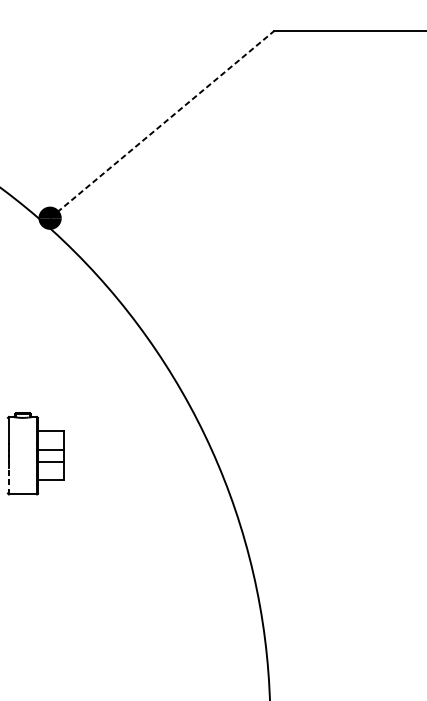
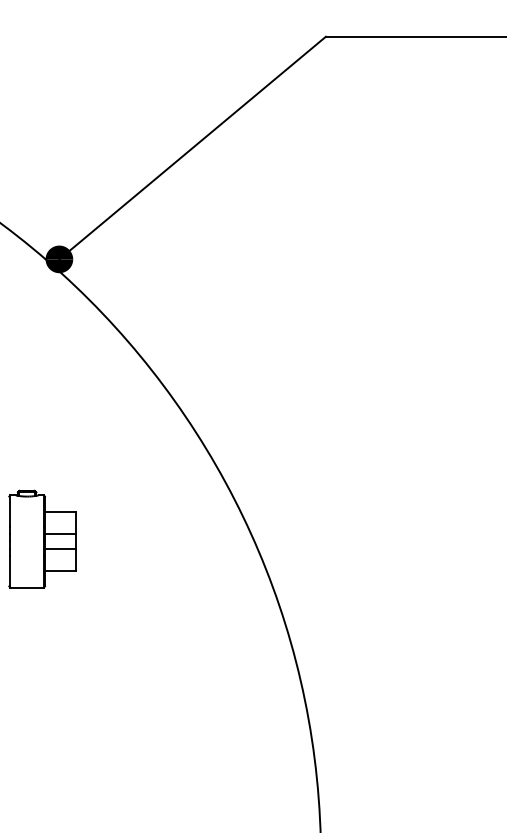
line: (162, 124) -> (192, 148), dashed -> solid
line: (8, 480) -> (10, 571), dashed -> solid

